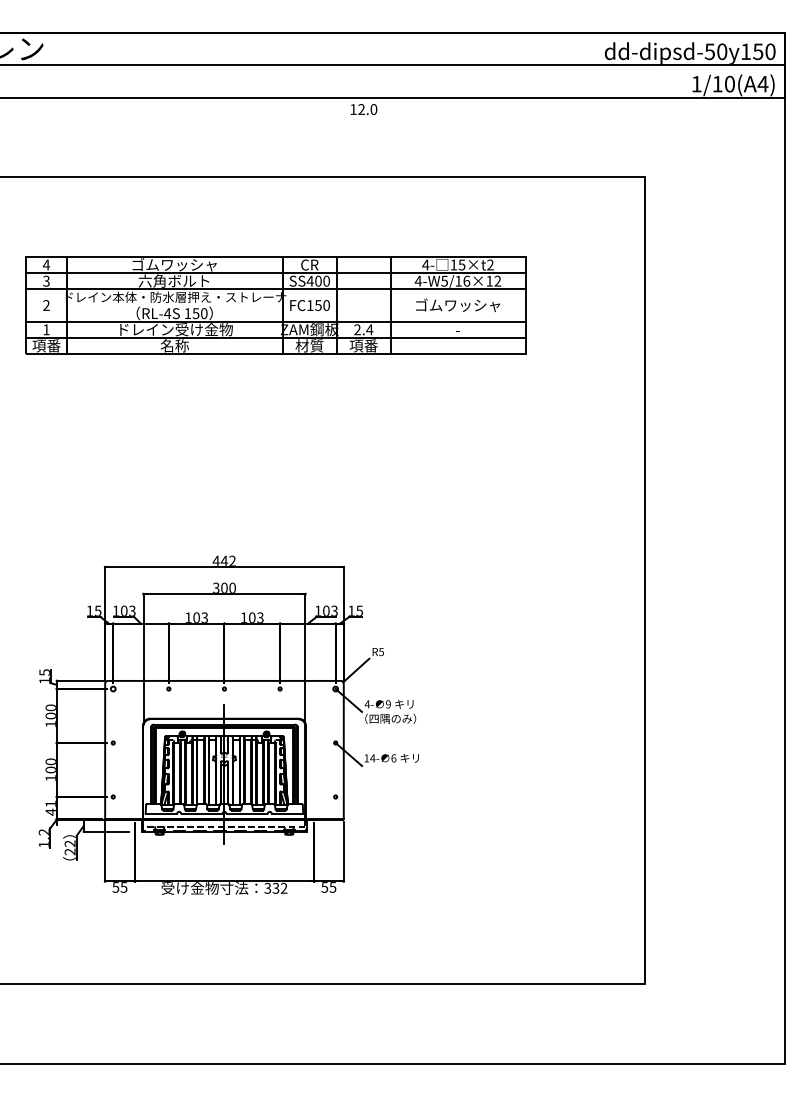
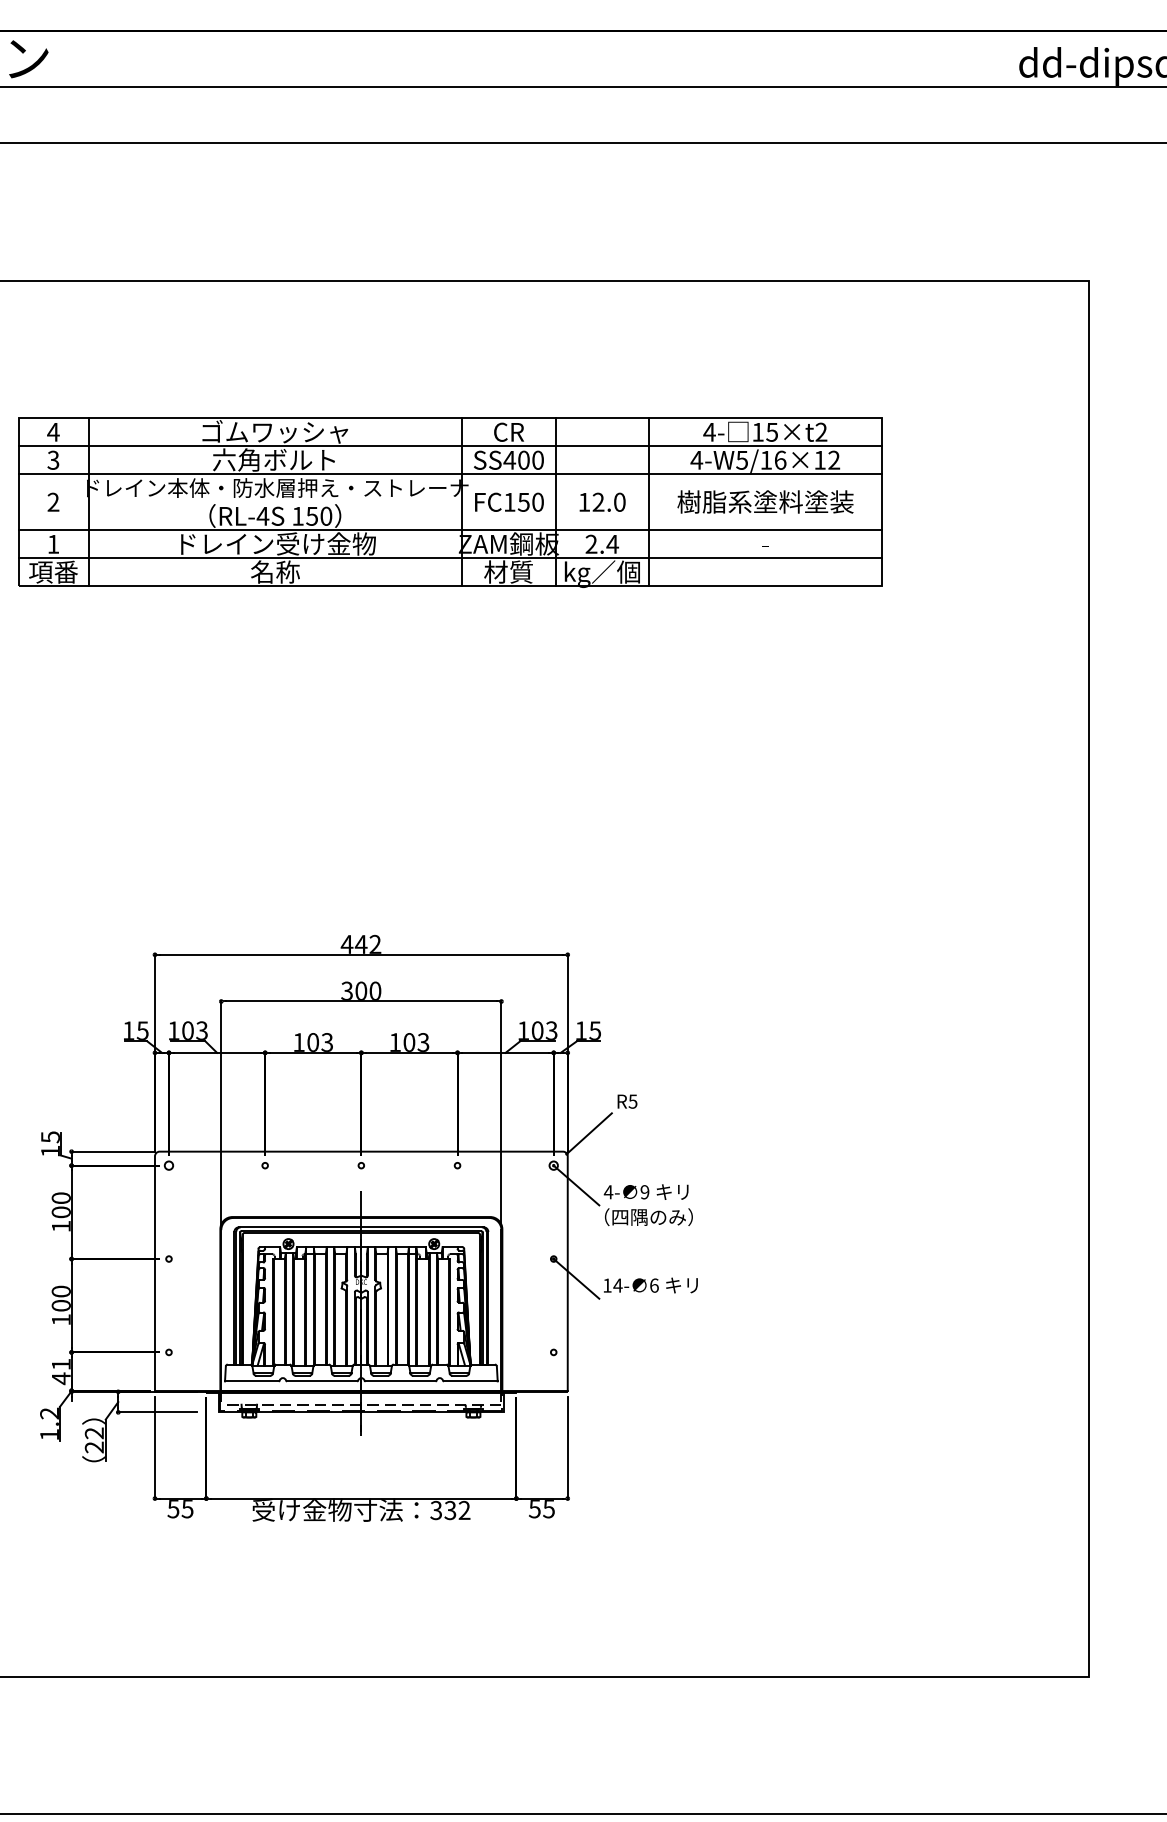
text: (363, 109) -> (601, 502), moved
text: (457, 305) -> (764, 502), ゴムワッシャ -> 樹脂系塗料塗装
text: (363, 345) -> (601, 571), 項番 -> kg／個

